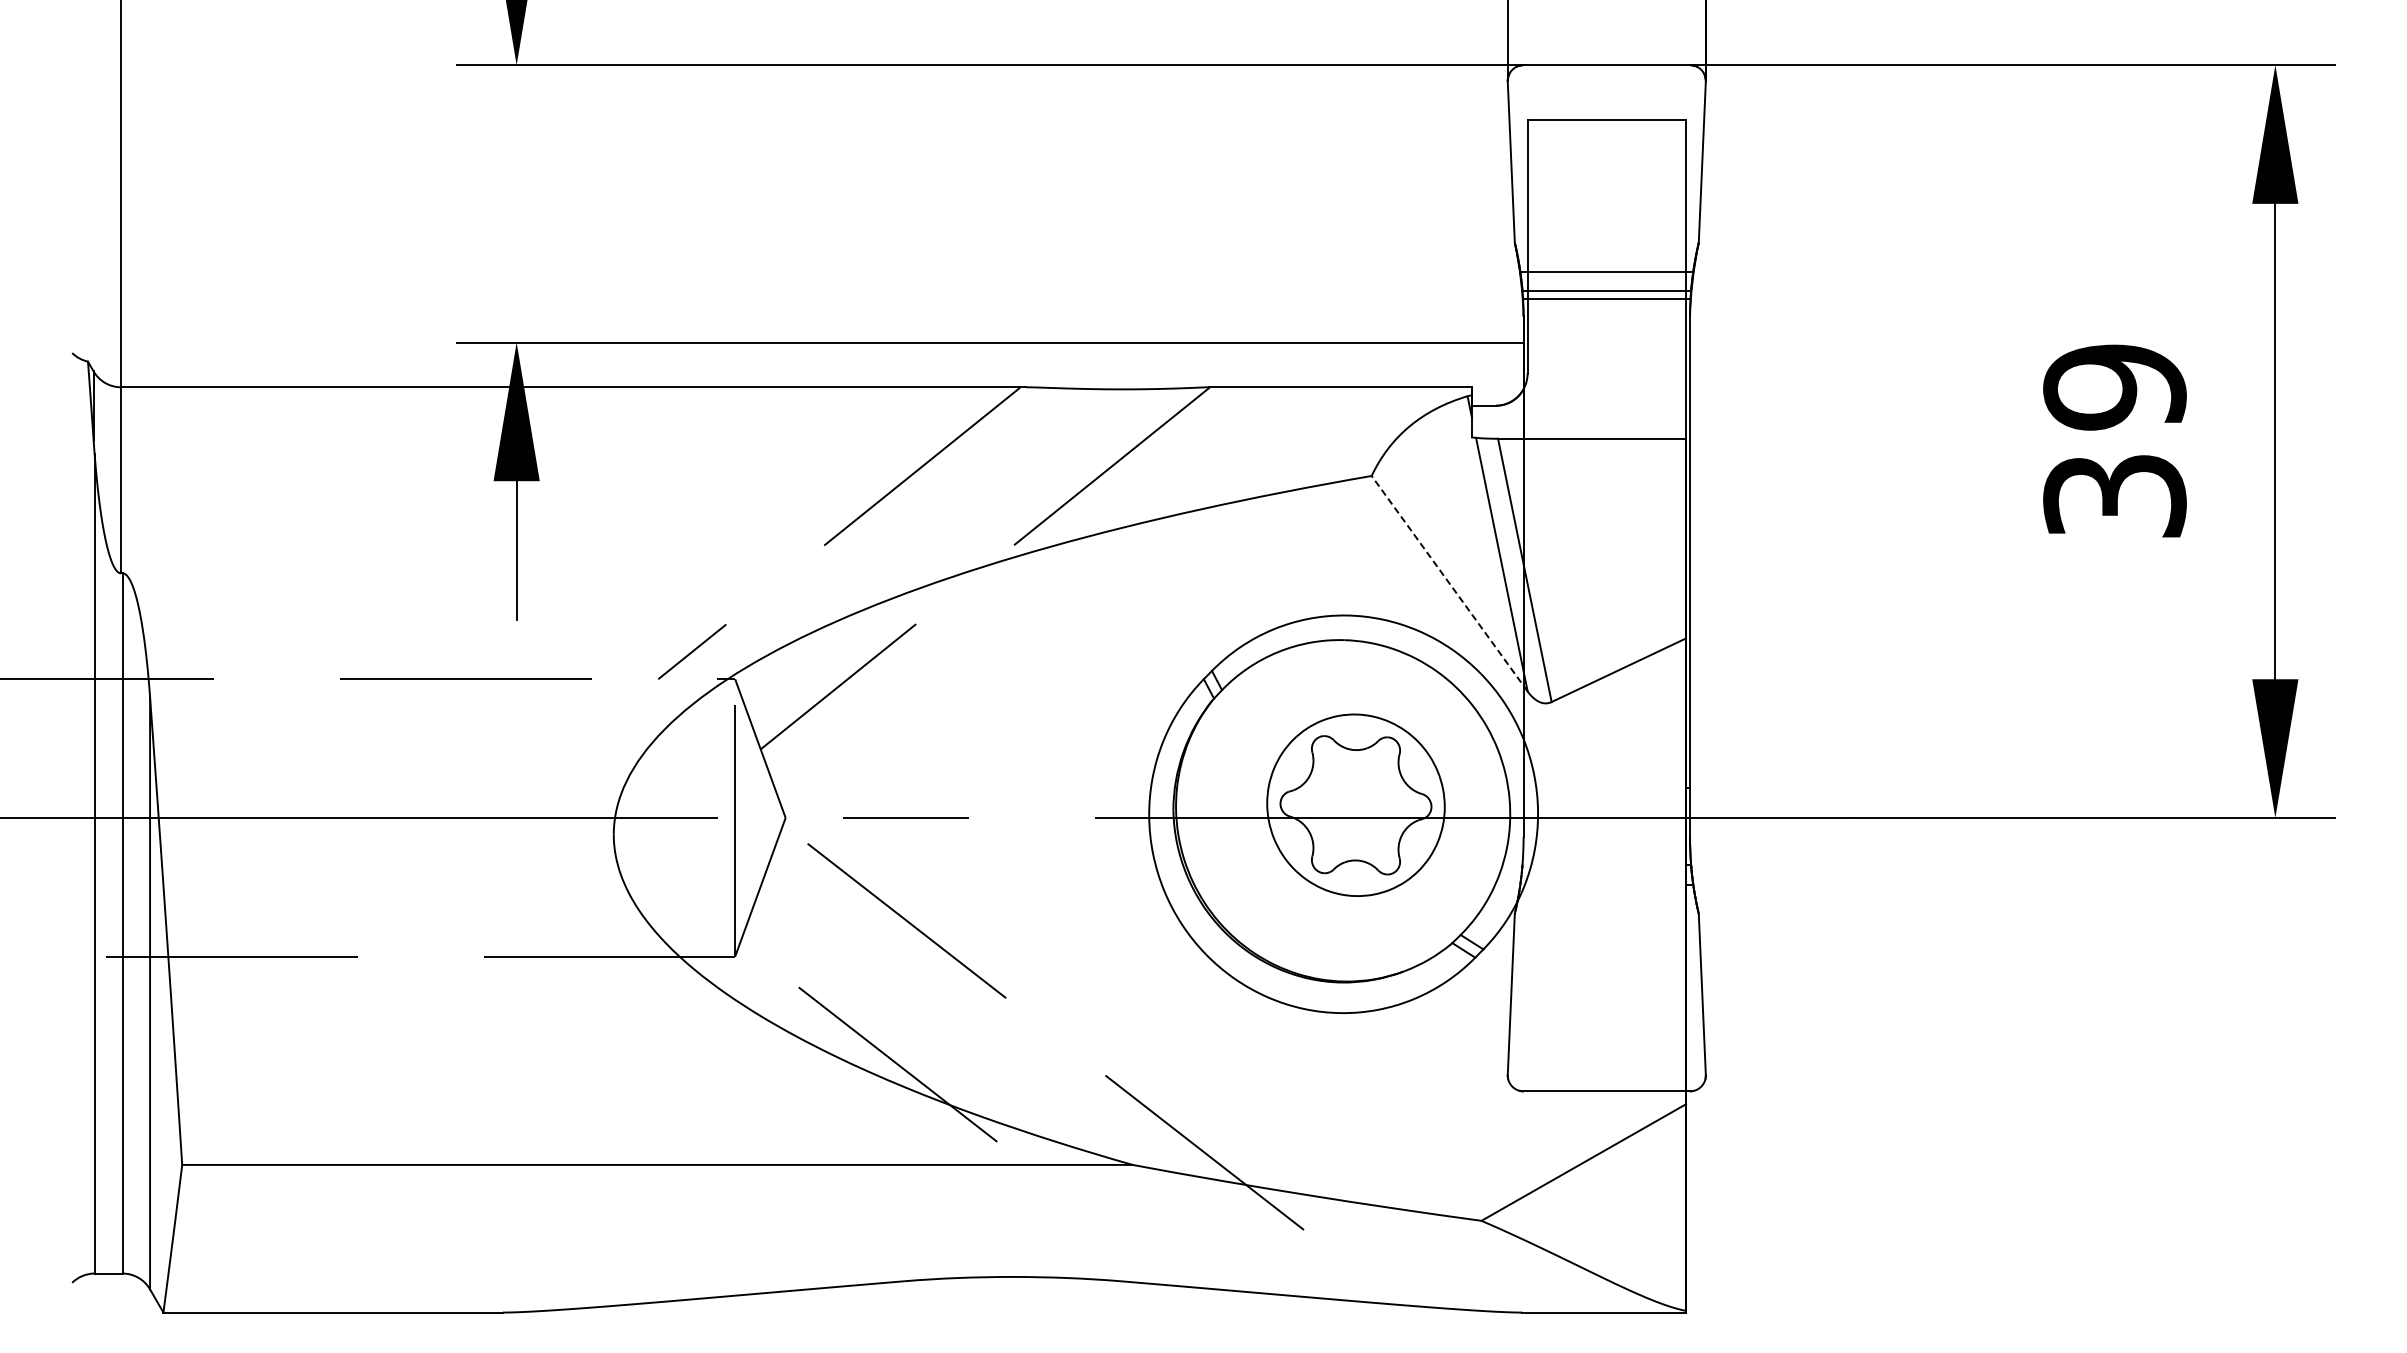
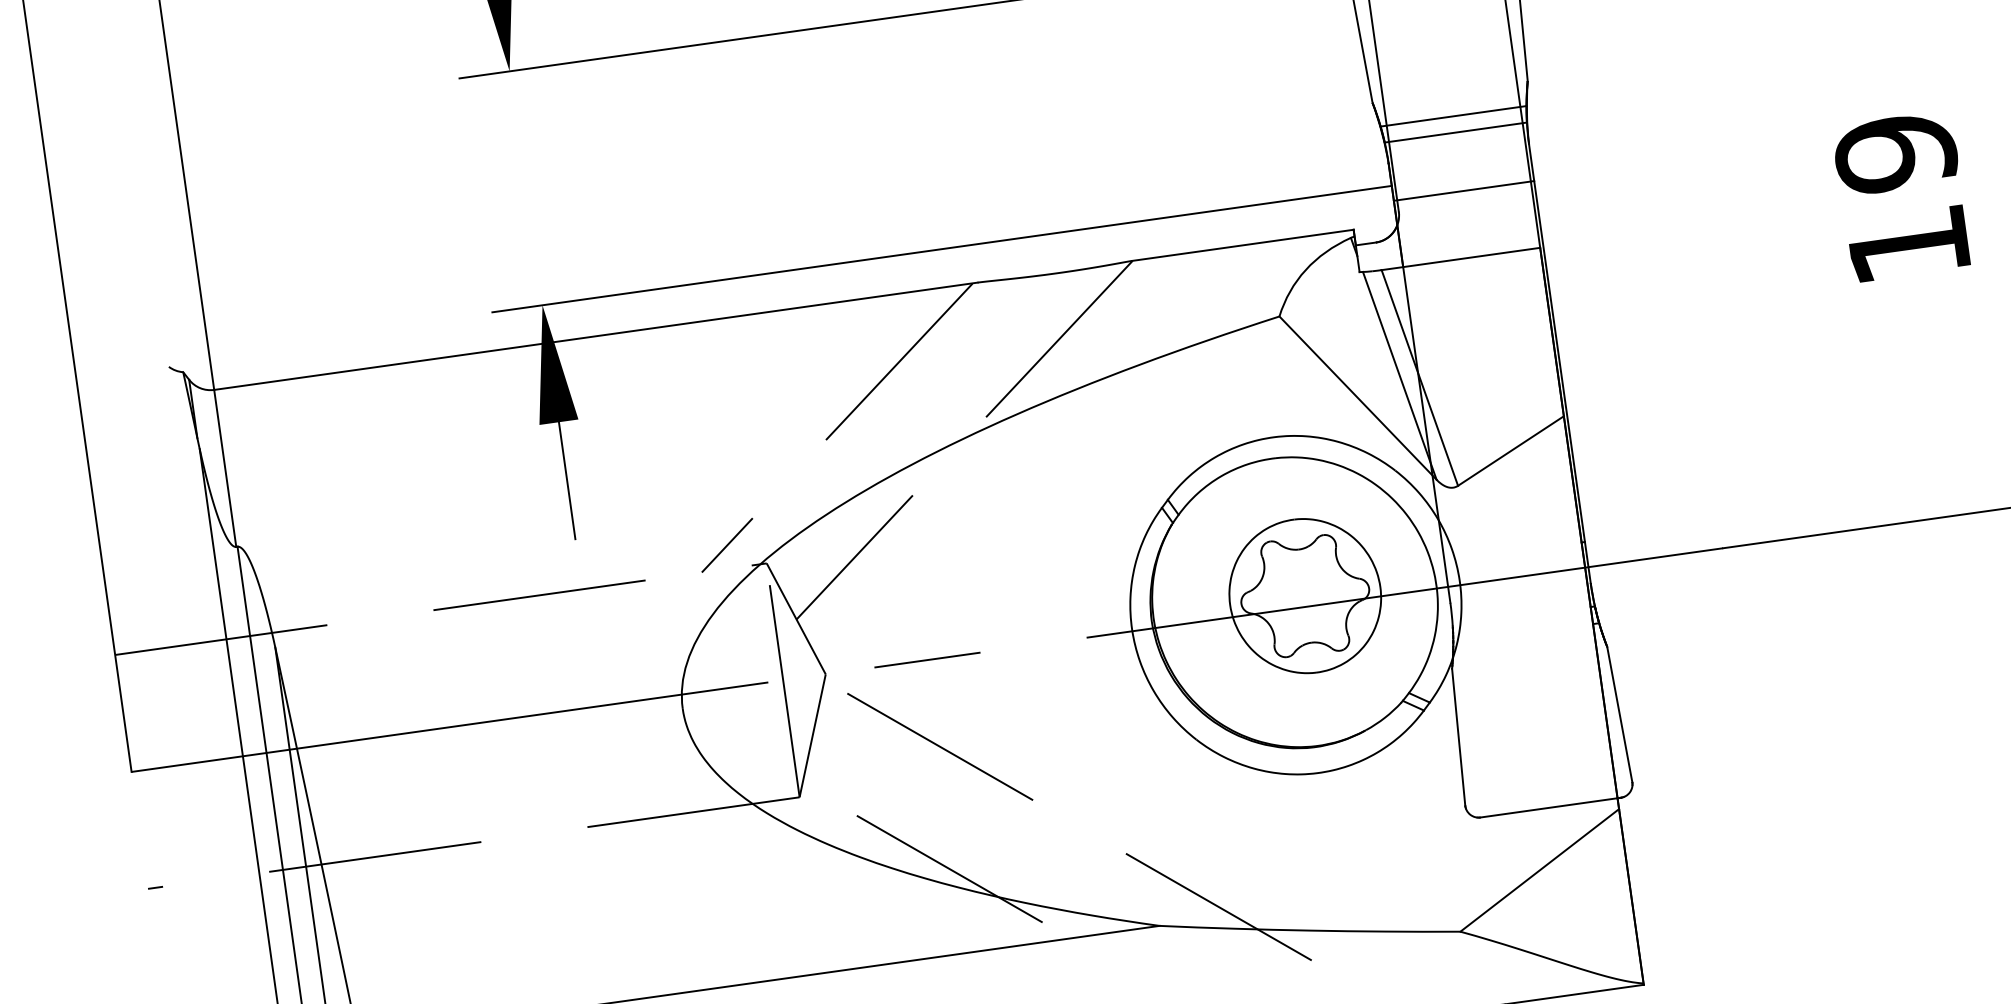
line: (1606, 299) -> (1463, 191), moved
text: (2114, 496) -> (1908, 245), 39 -> 19
line: (1449, 583) -> (1357, 397), dashed -> solid

